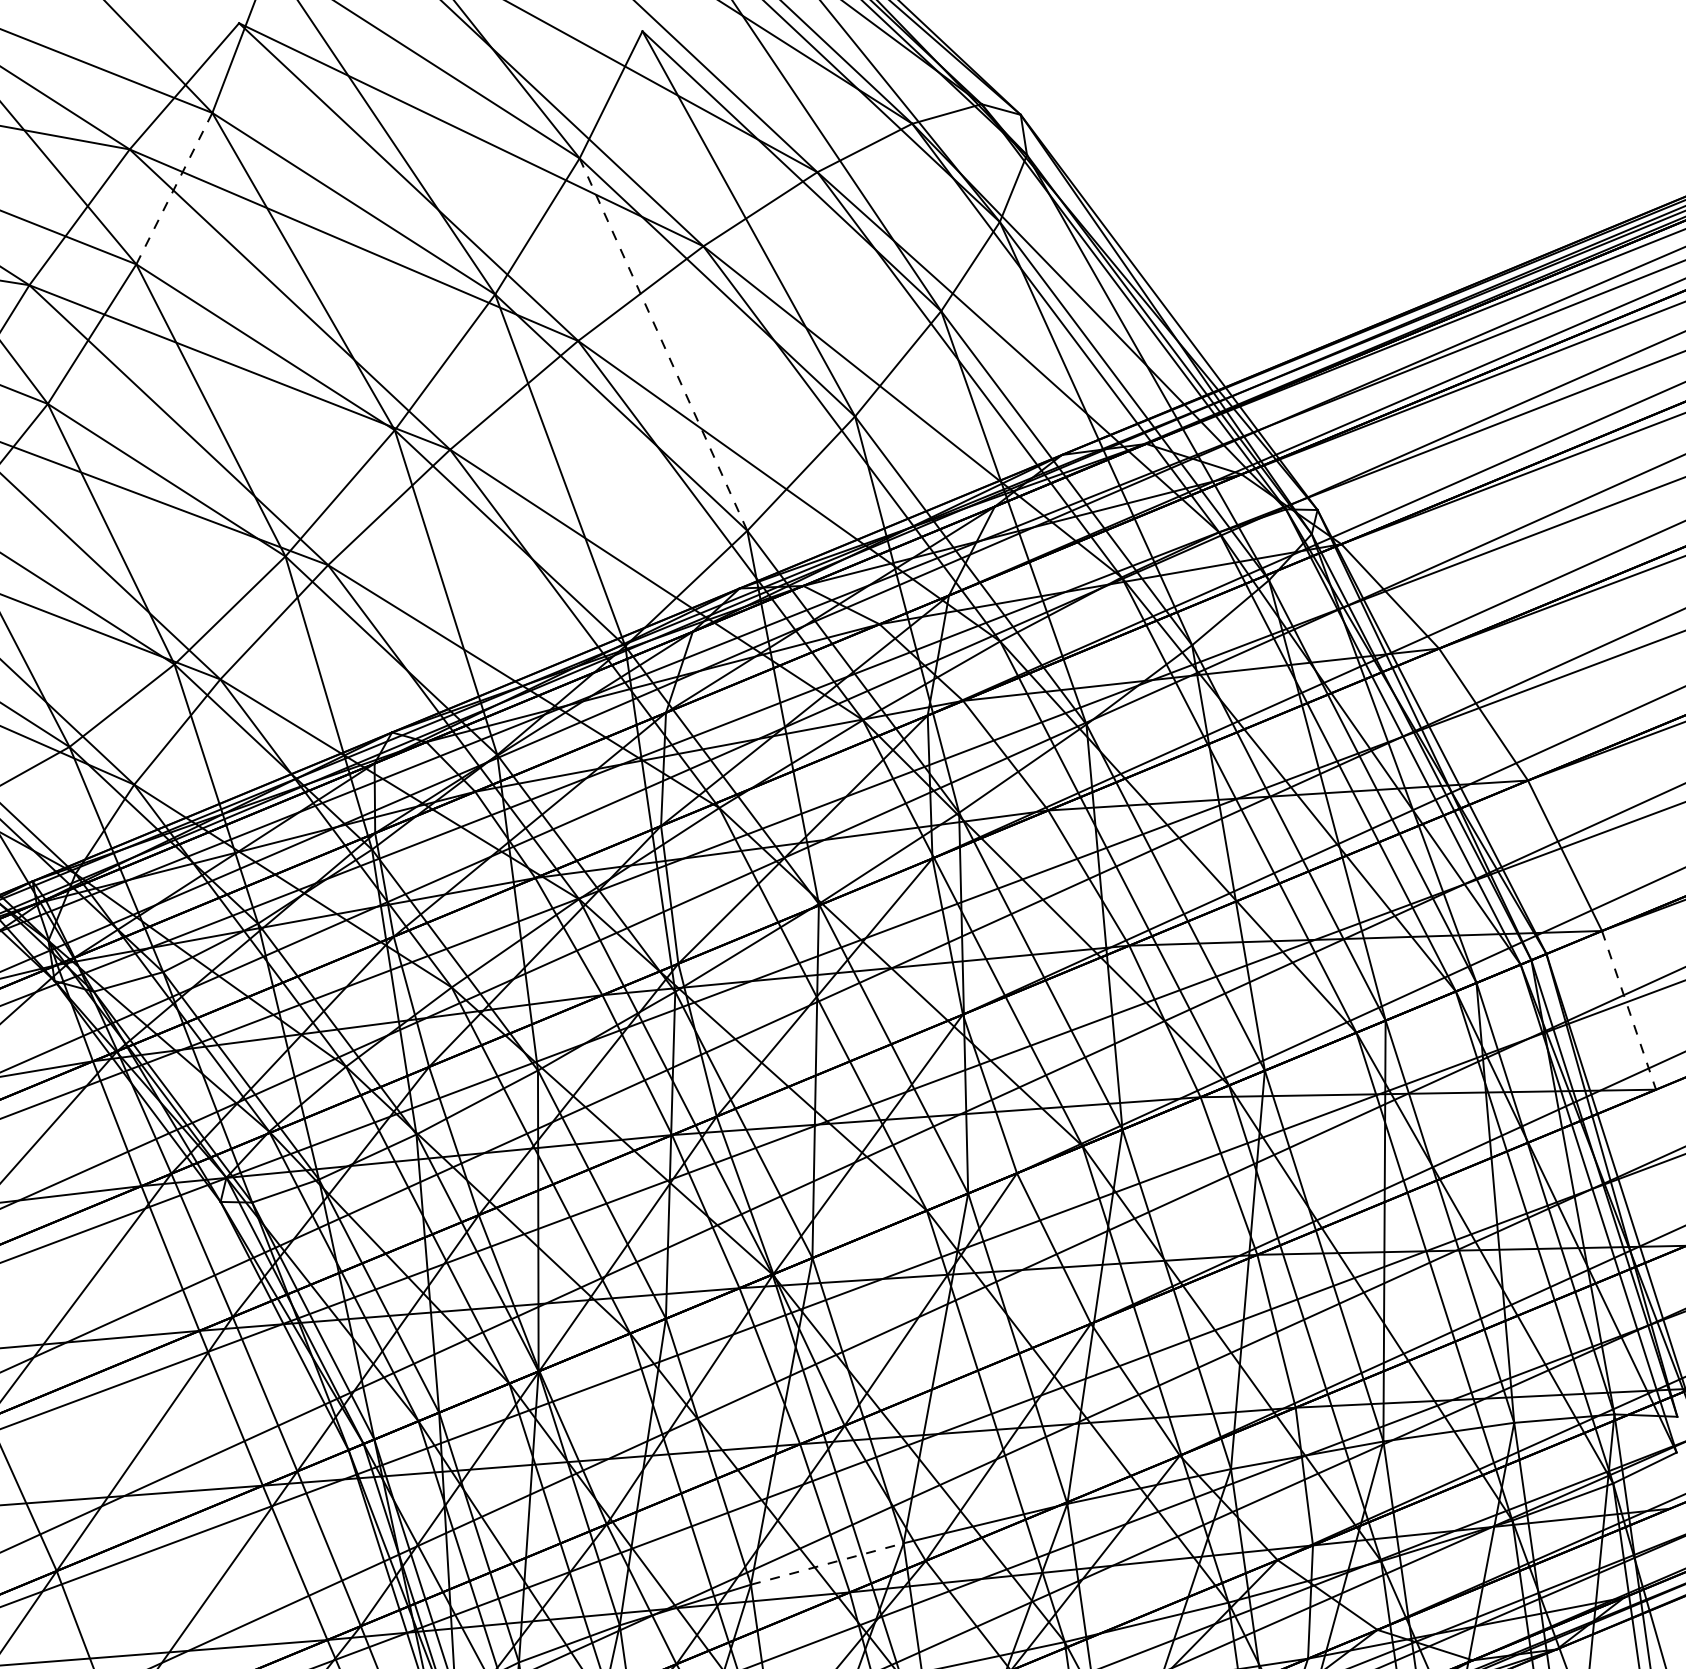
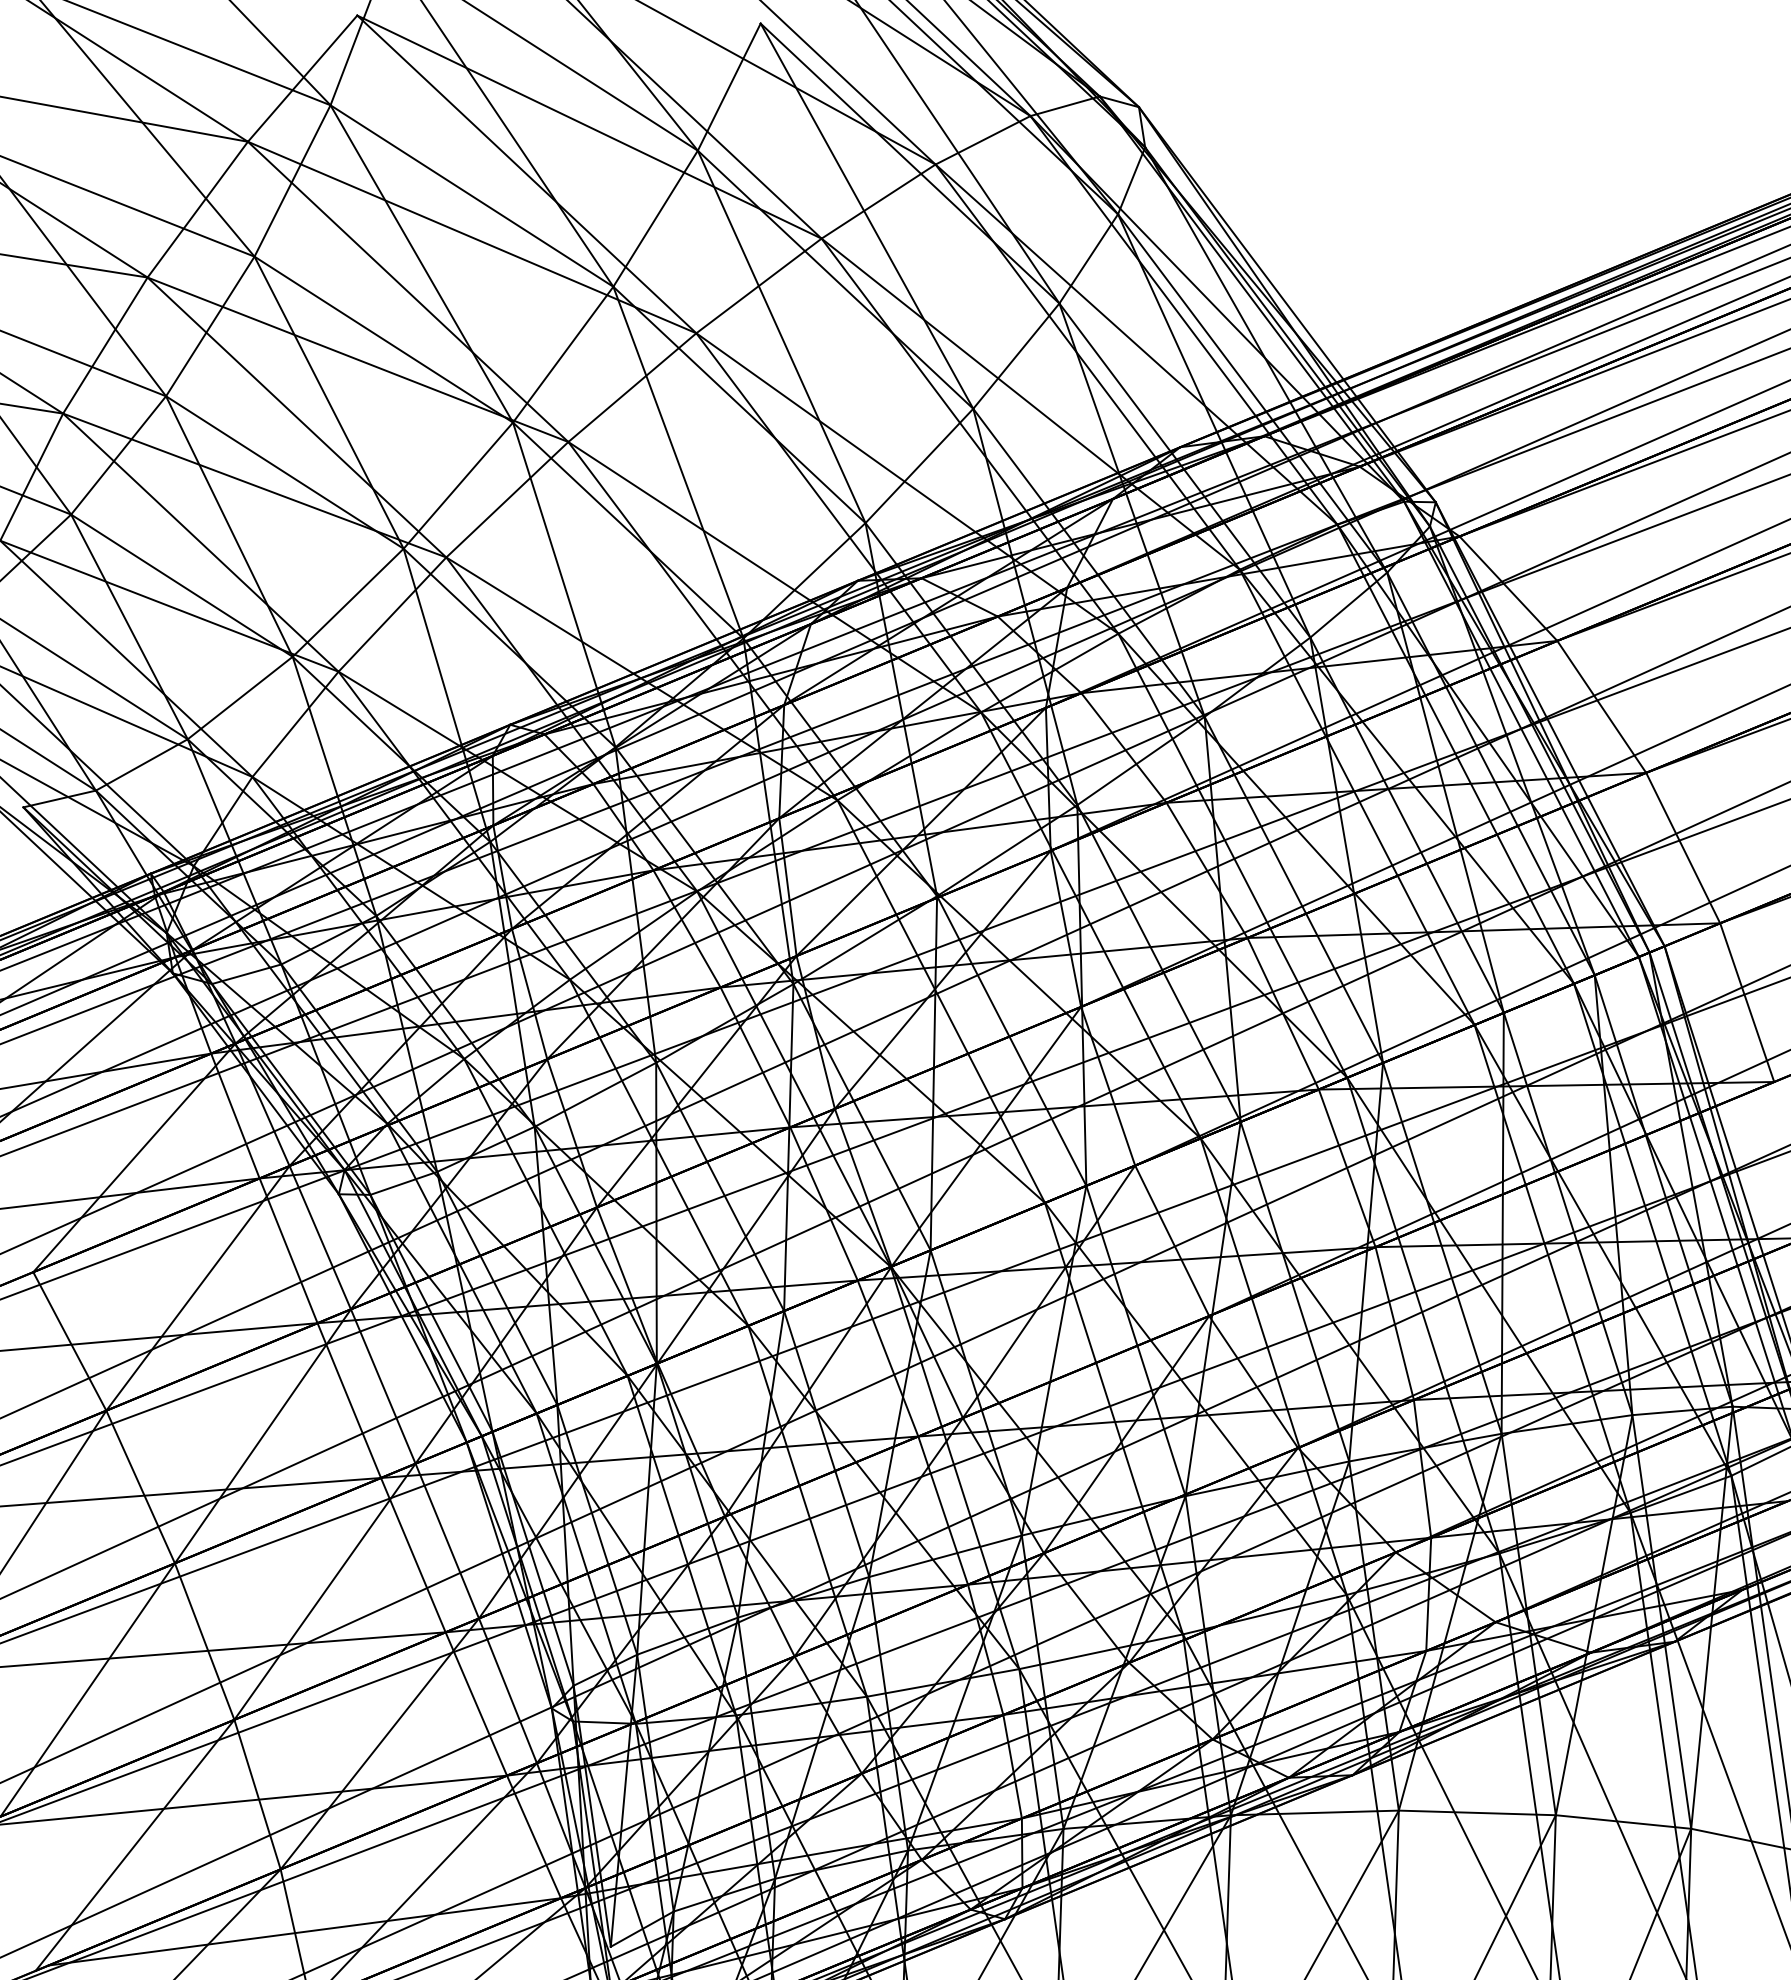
line: (174, 188) -> (292, 180), dashed -> solid
line: (663, 345) -> (781, 337), dashed -> solid
line: (1629, 1010) -> (1747, 1002), dashed -> solid
line: (827, 1564) -> (945, 1556), dashed -> solid

